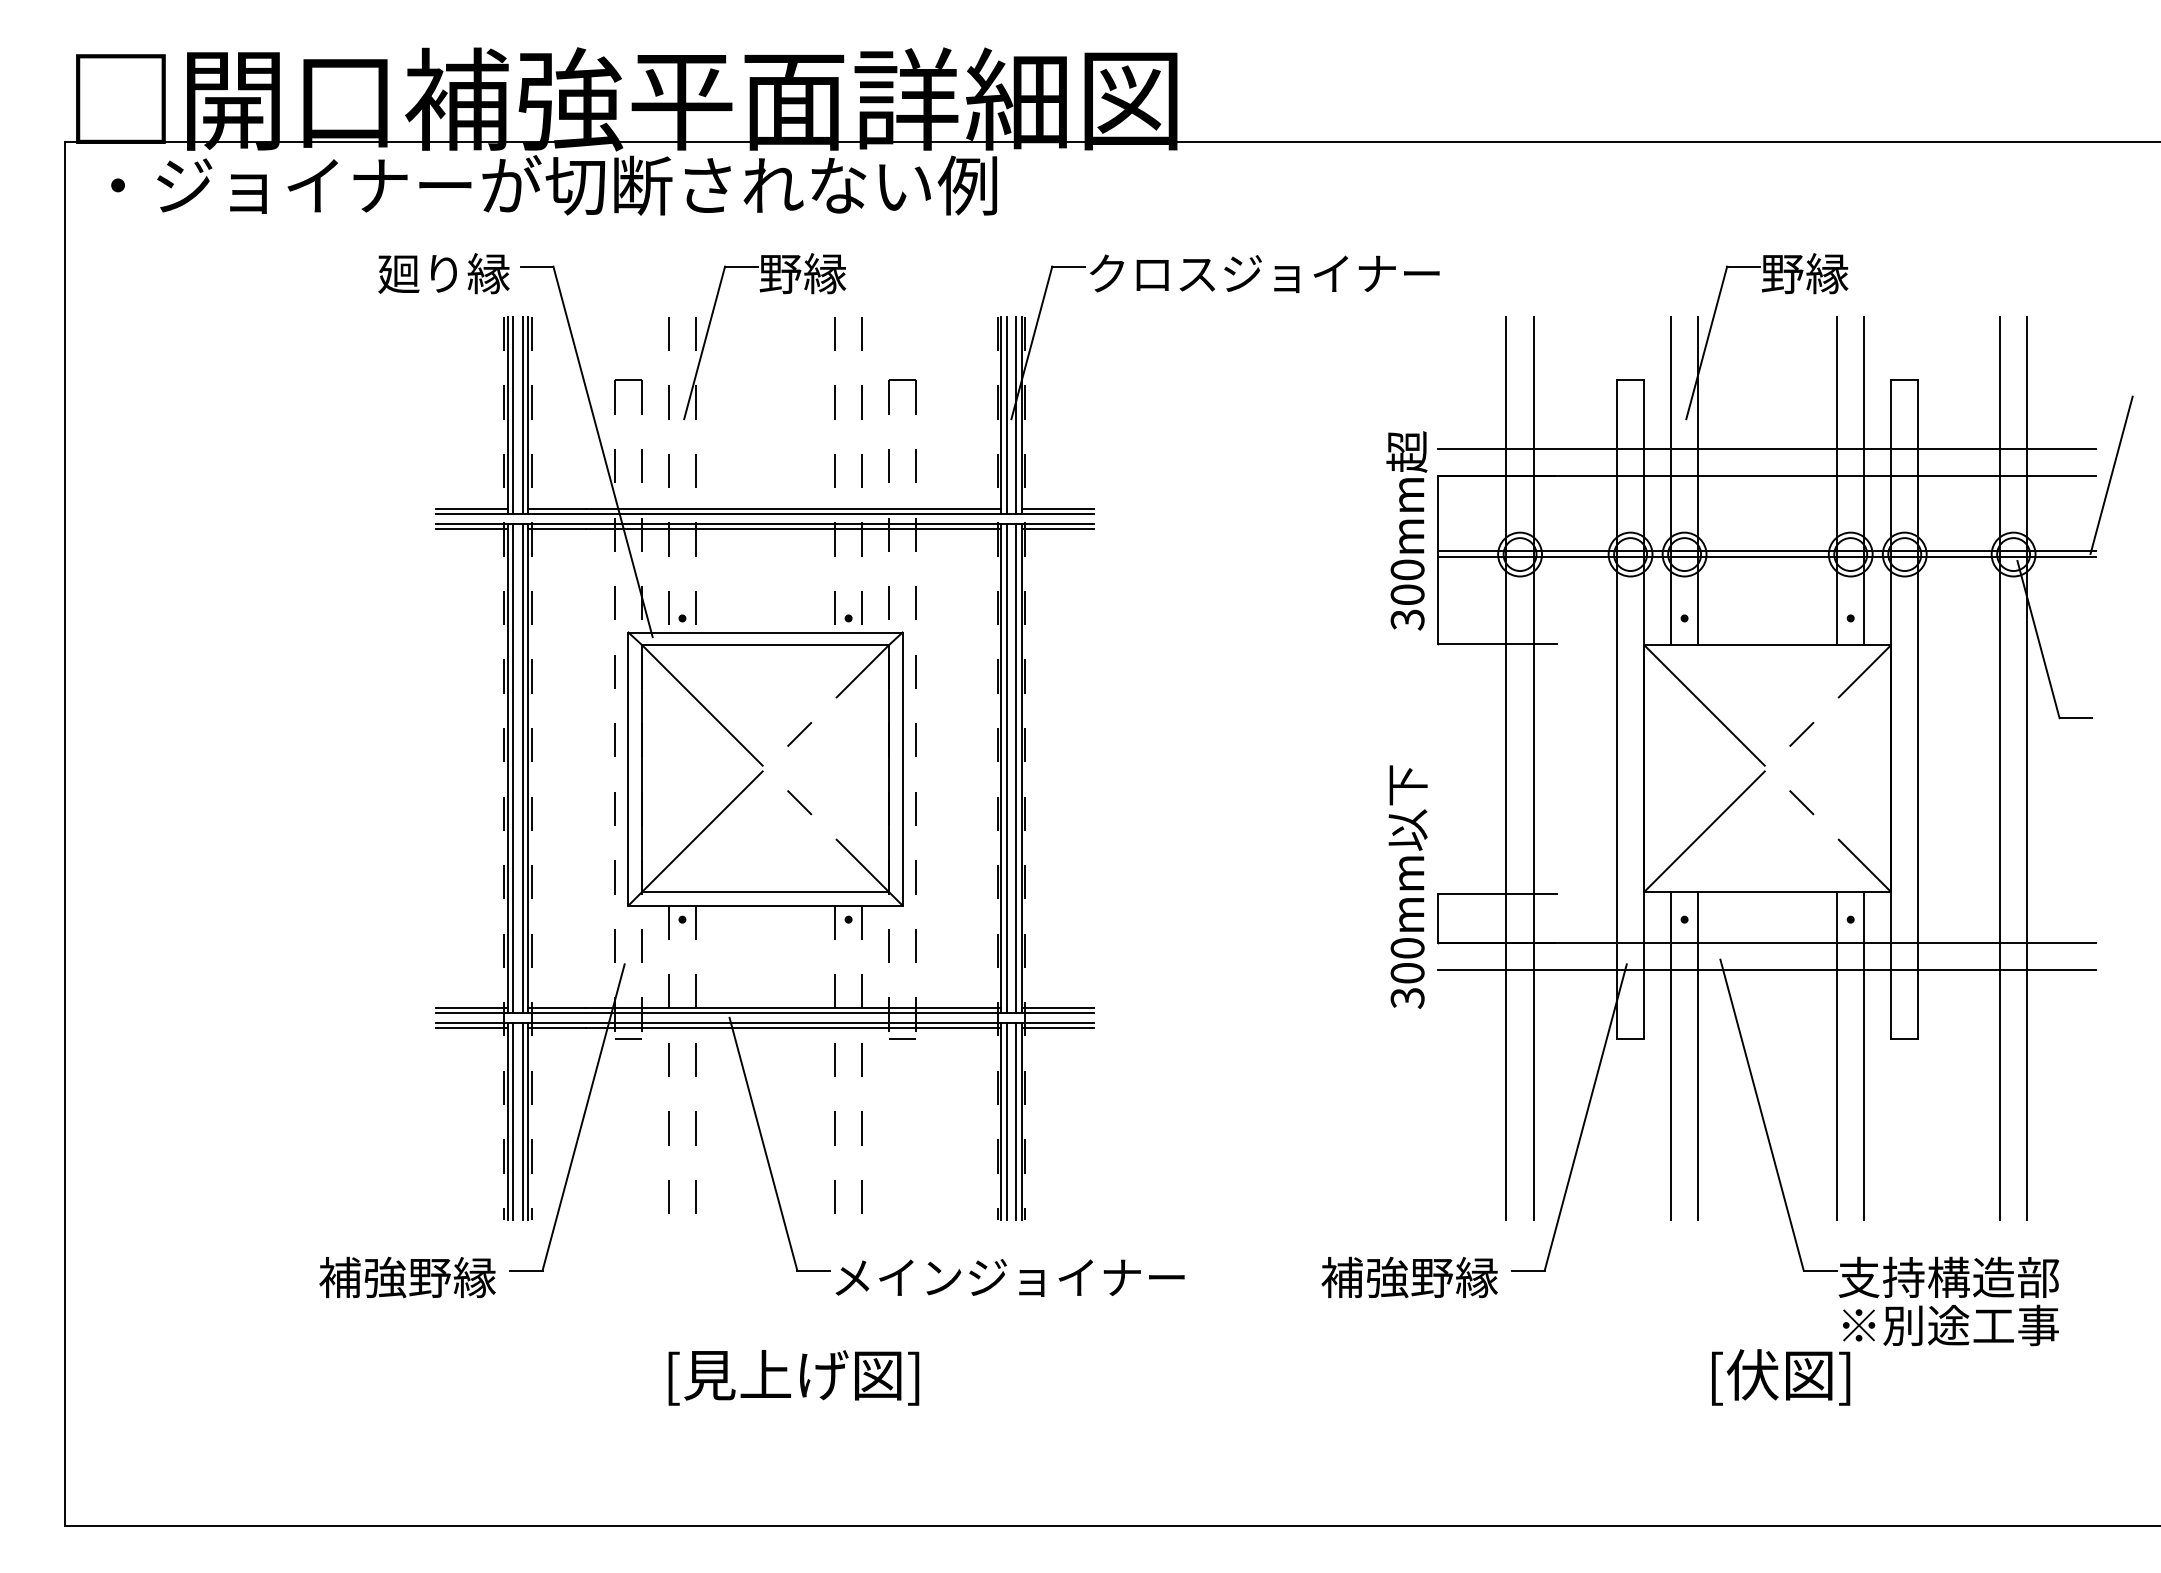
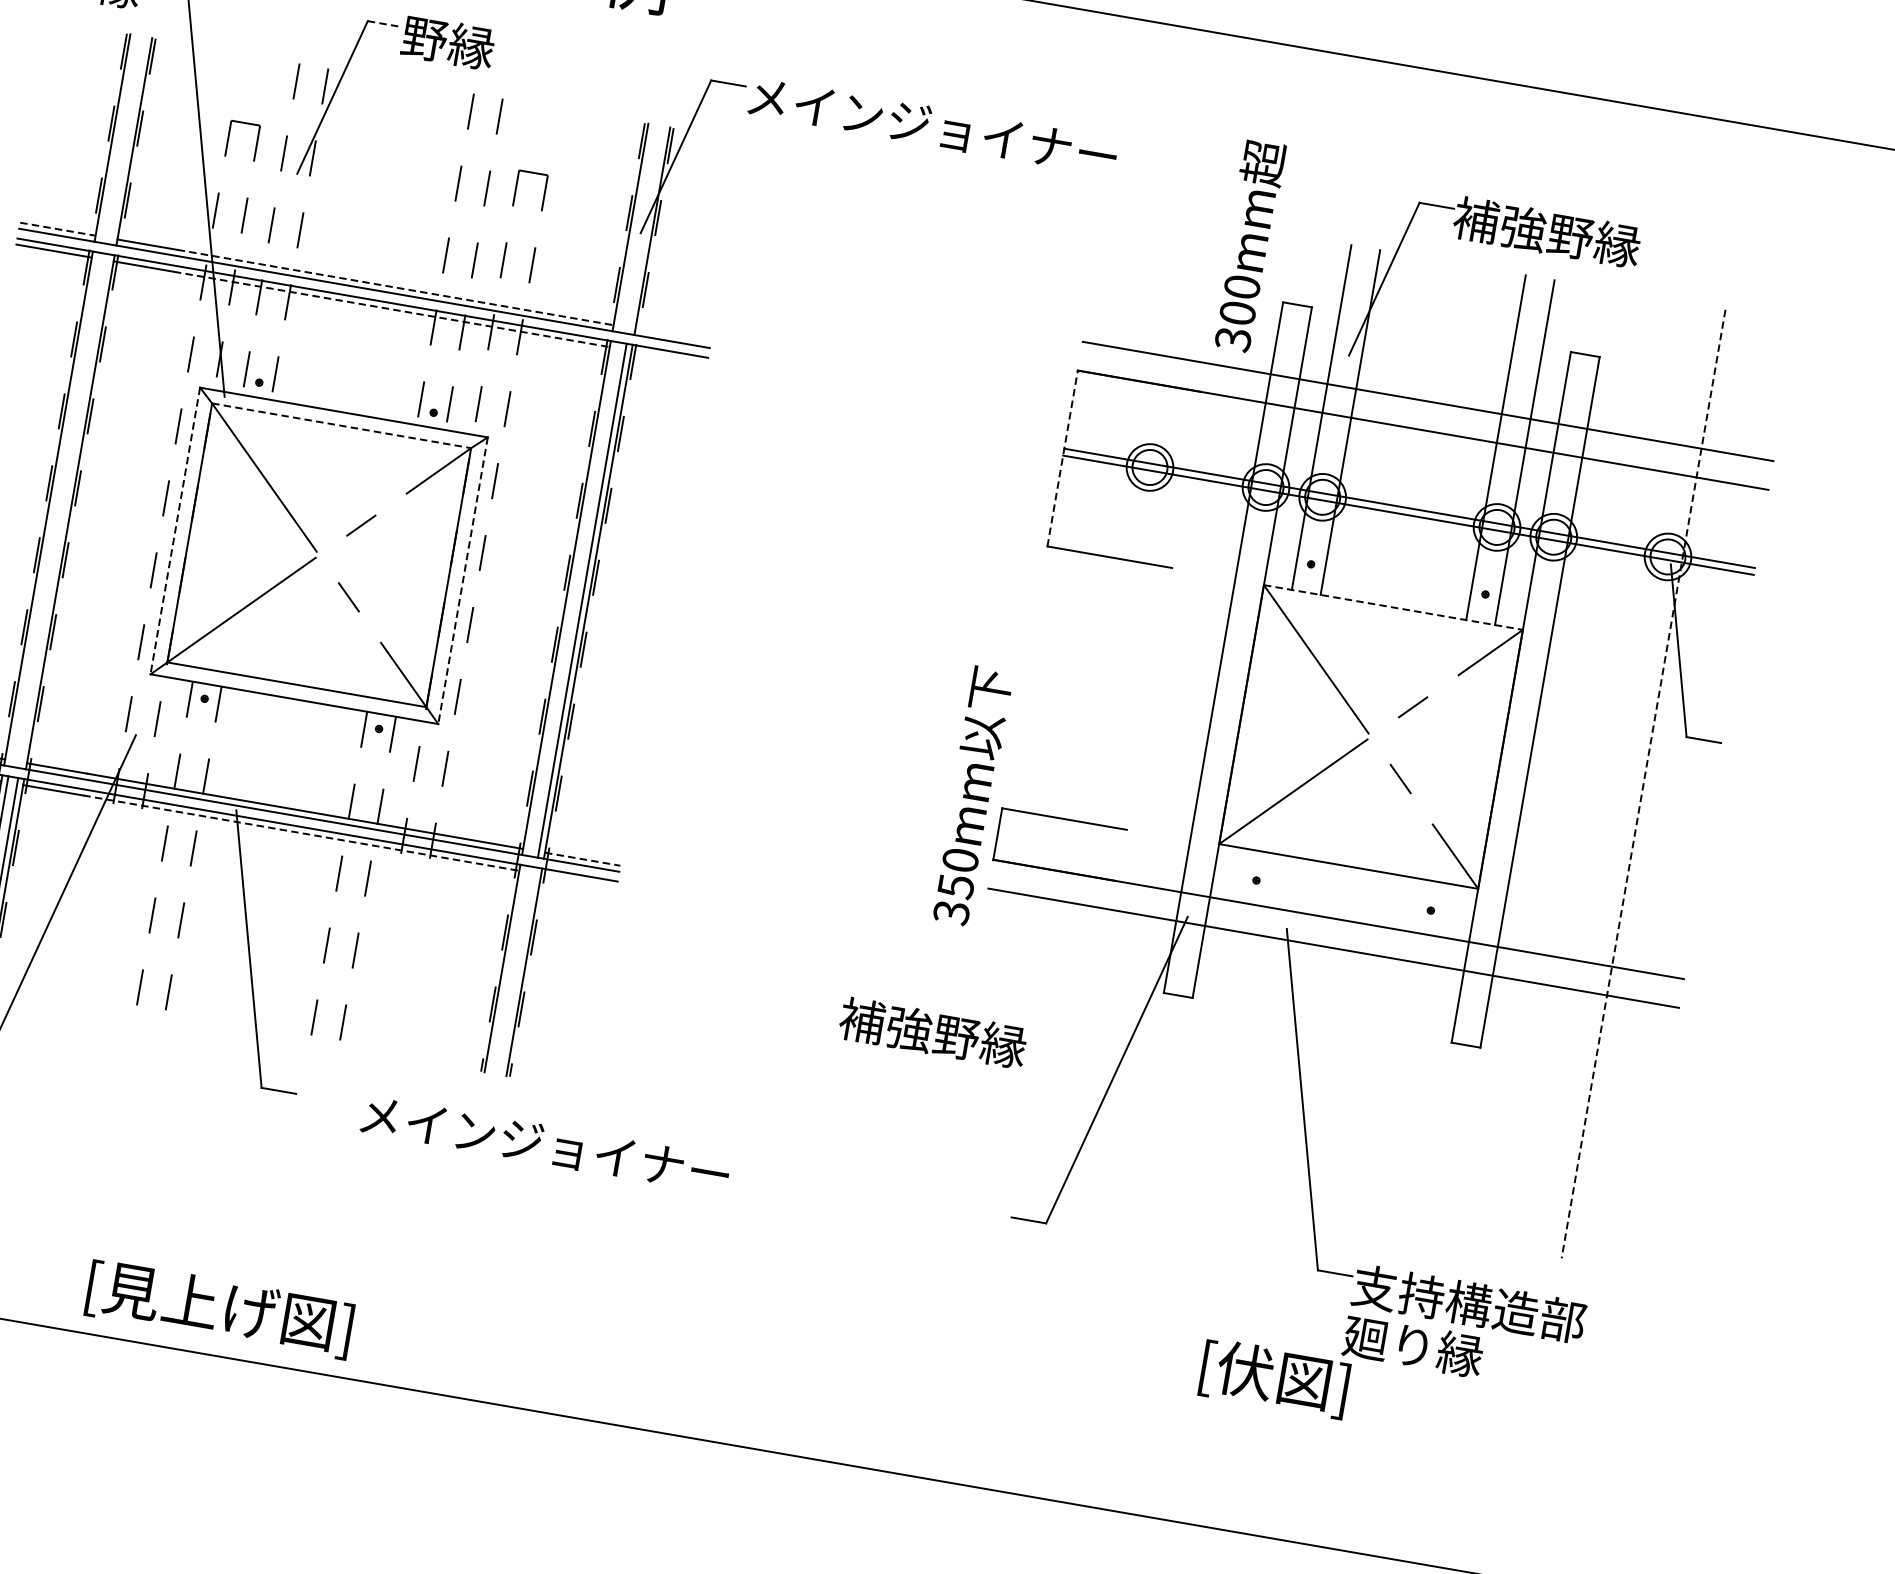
line: (742, 266) -> (386, 24), solid -> dashed
text: (1153, 273) -> (816, 106), クロスジョイナー -> メインジョイナー
text: (1849, 273) -> (1546, 232), 野縁 -> 補強野縁
line: (513, 415) -> (118, 139), removed
line: (522, 415) -> (128, 140), removed
line: (1006, 415) -> (636, 228), removed
line: (1016, 415) -> (646, 230), removed
line: (2111, 474) -> (1785, 490), removed
line: (471, 508) -> (57, 229), solid -> dashed
line: (793, 508) -> (395, 287), solid -> dashed
line: (1057, 508) -> (672, 335), removed
line: (793, 529) -> (391, 309), solid -> dashed
line: (1057, 529) -> (669, 357), removed
text: (1406, 530) -> (1248, 245), moved
line: (1437, 560) -> (1062, 458), solid -> dashed
line: (766, 645) -> (342, 426), solid -> dashed
line: (1768, 645) -> (1394, 607), solid -> dashed
line: (513, 768) -> (54, 509), removed
line: (522, 768) -> (64, 511), removed
line: (1006, 768) -> (572, 598), removed
line: (1506, 768) -> (1096, 689), removed
line: (1533, 768) -> (1125, 694), removed
line: (1999, 768) -> (1614, 778), removed
line: (2027, 768) -> (1643, 784), solid -> dashed
line: (628, 769) -> (175, 531), solid -> dashed
line: (902, 769) -> (462, 581), solid -> dashed
text: (1407, 973) -> (955, 886), 300mm -> 350mm
line: (1057, 1007) -> (582, 859), solid -> dashed
line: (793, 1028) -> (301, 833), solid -> dashed
line: (1057, 1028) -> (578, 881), removed
line: (628, 1038) -> (126, 813), removed
line: (902, 1038) -> (414, 863), removed
line: (1670, 1055) -> (1217, 1020), removed
line: (1698, 1055) -> (1246, 1025), removed
line: (1837, 1055) -> (1392, 1050), removed
line: (1864, 1055) -> (1420, 1055), removed
line: (1006, 1121) -> (508, 969), removed
line: (1016, 1121) -> (518, 971), removed
text: (1009, 1277) -> (544, 1144), moved
text: (1409, 1277) -> (932, 1033), moved
text: (1948, 1325) -> (1459, 1354), ※別途工事 -> 廻り縁
text: (793, 1377) -> (219, 1308), moved

